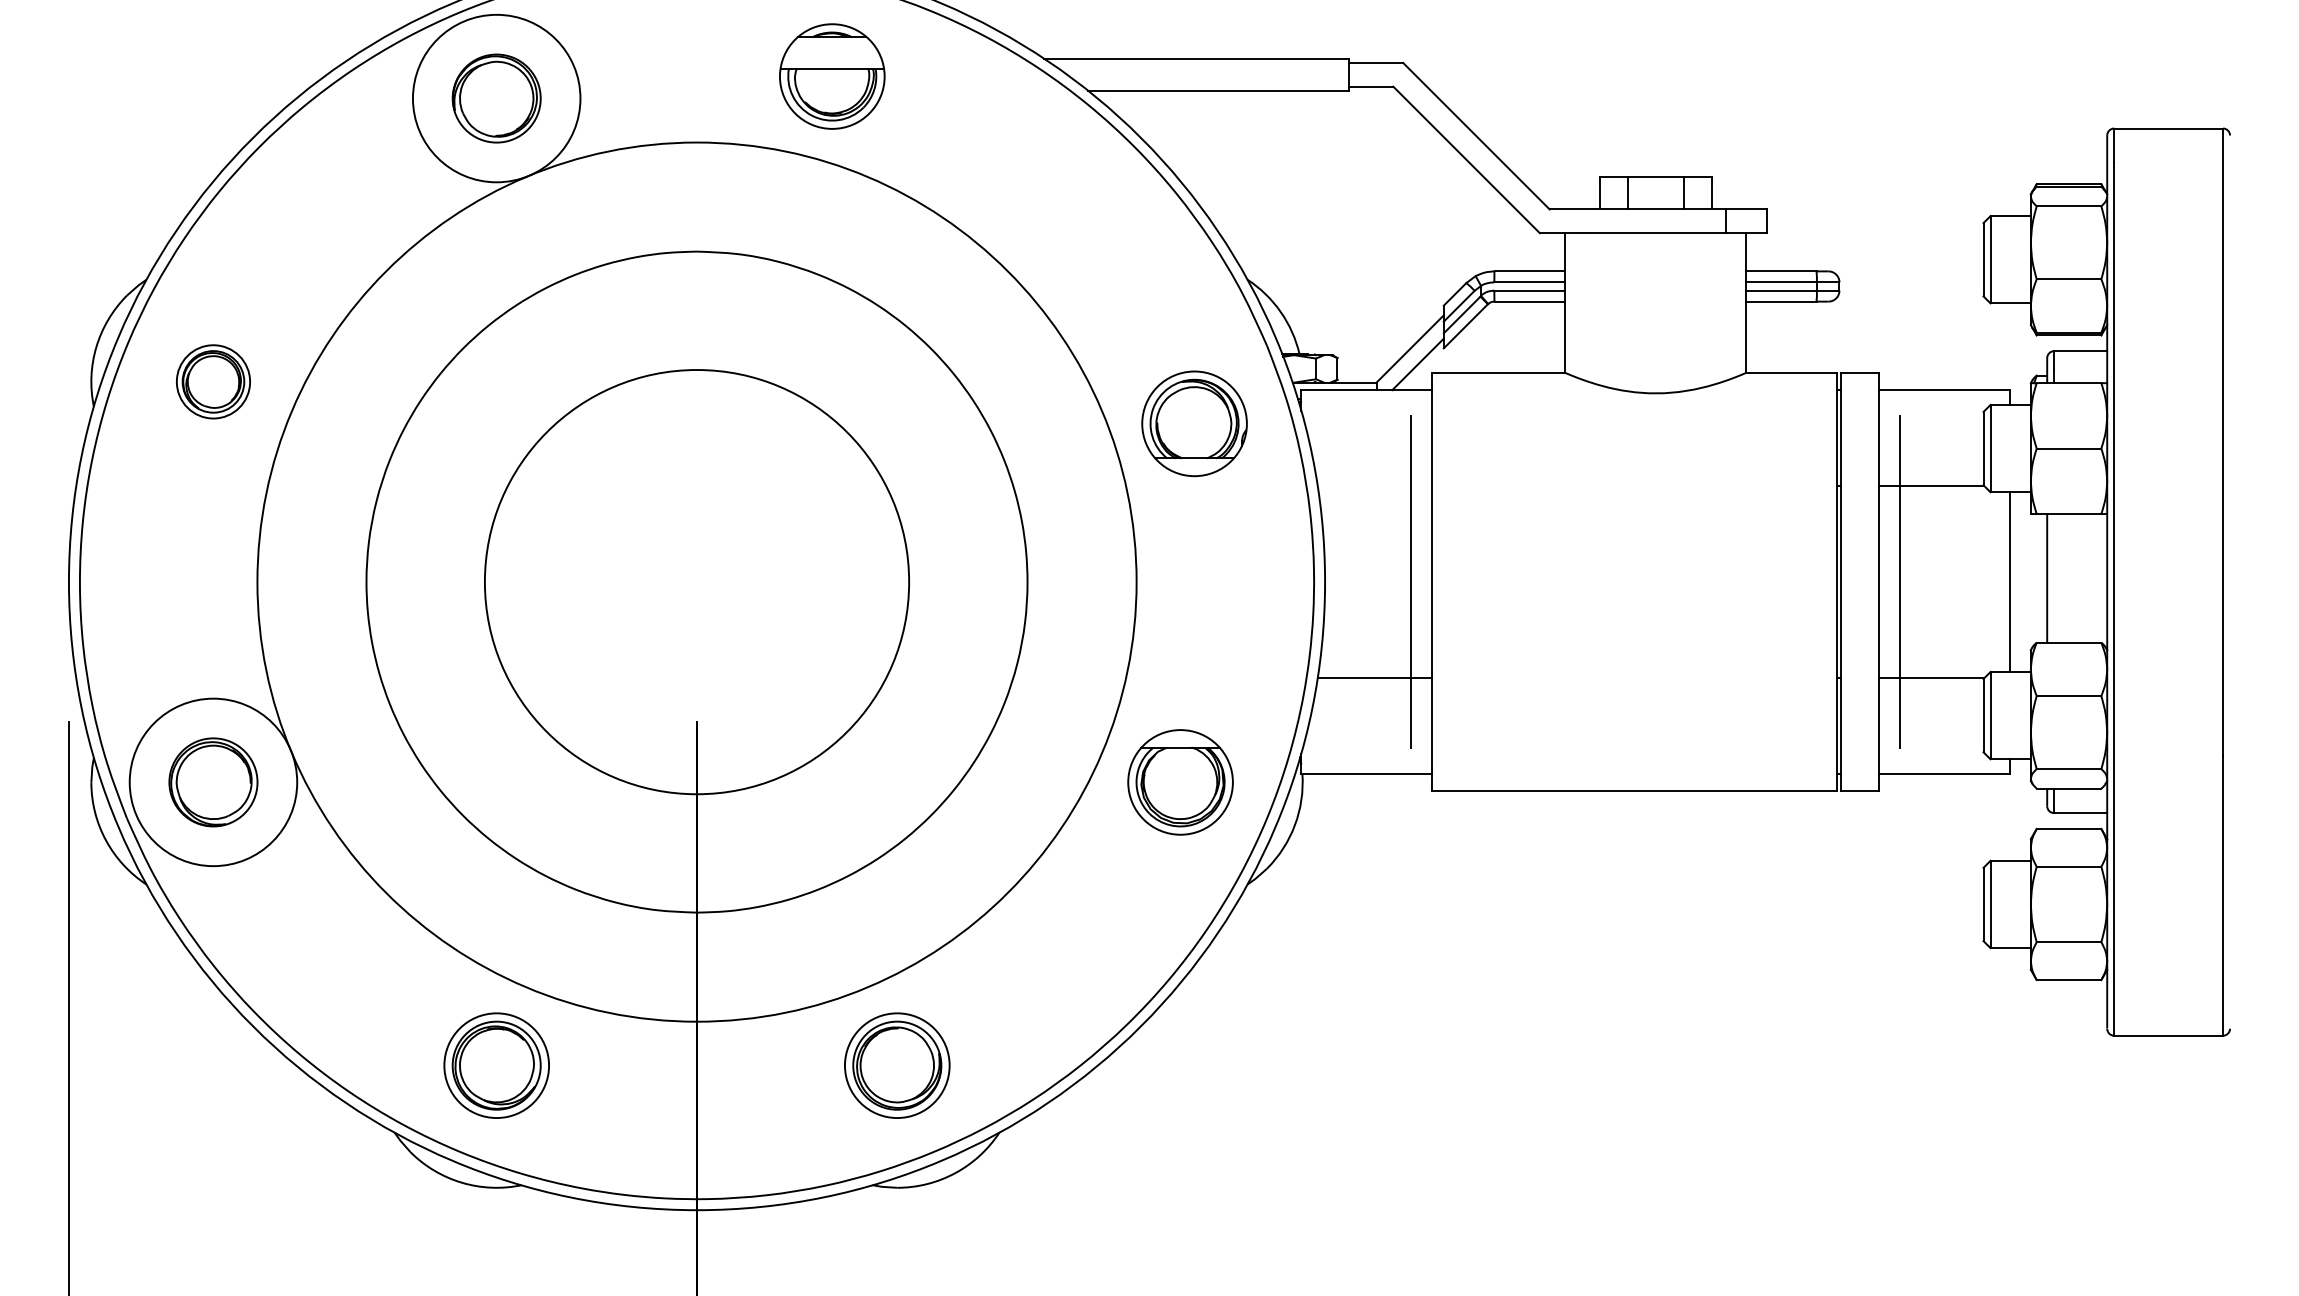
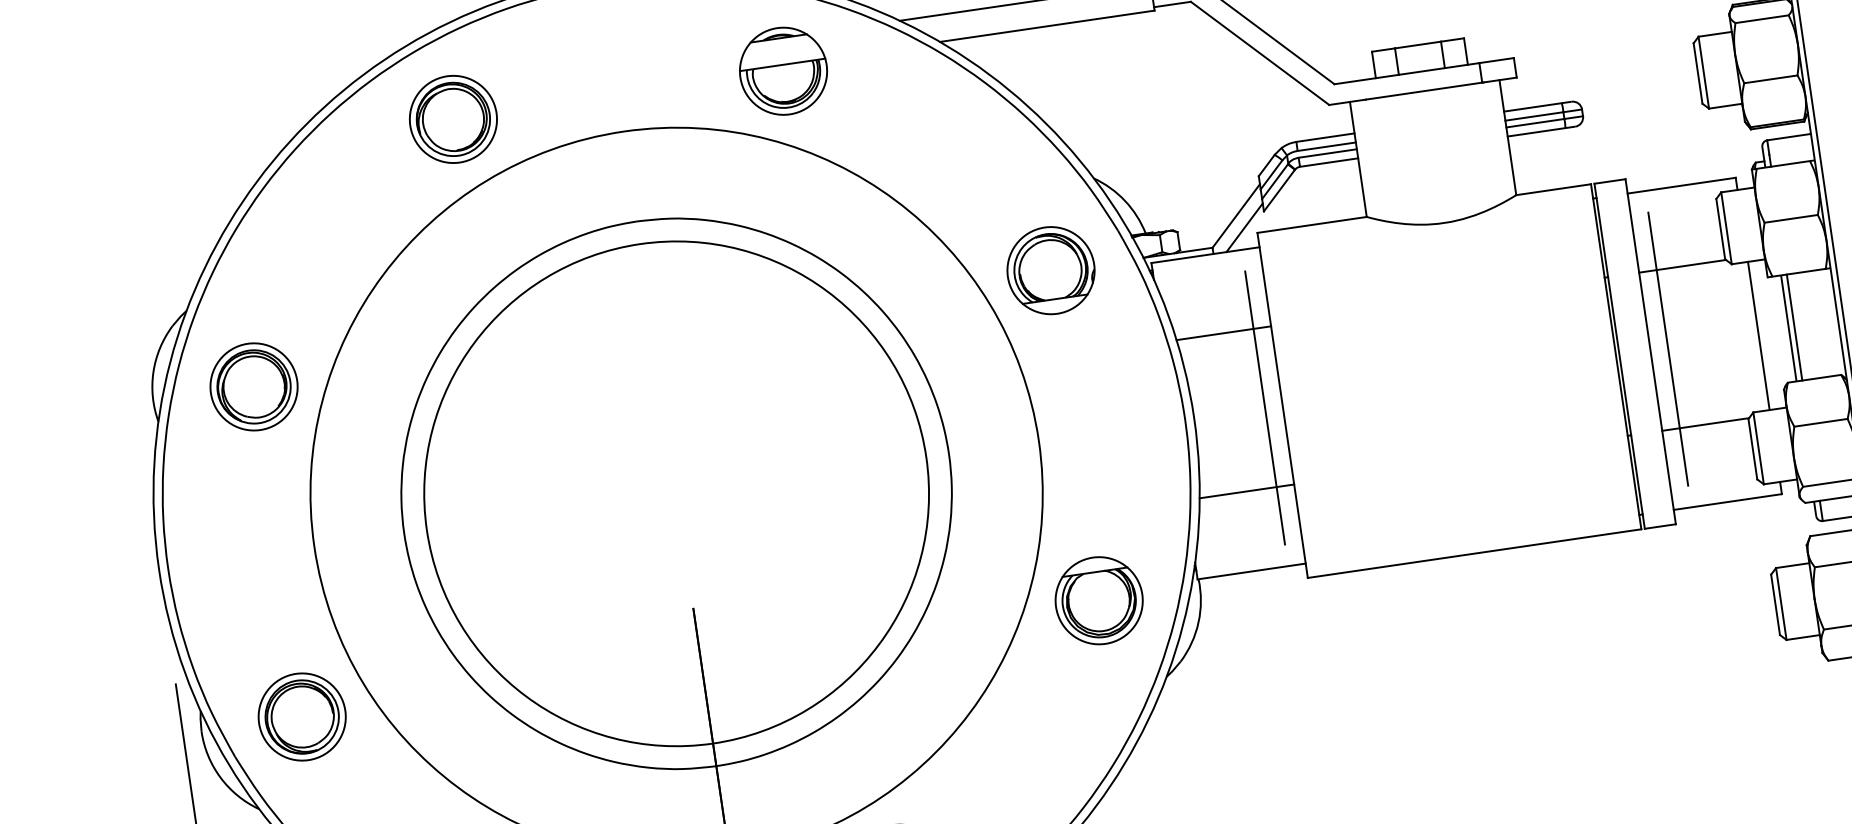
part: (832, 76) -> (783, 71), moved
circle: (496, 98) -> (453, 119), size x0.62
part: (213, 381) -> (254, 386), size x1.43
part: (1194, 423) -> (1050, 270), moved
line: (1374, 486) -> (1223, 333), added
line: (2054, 578) -> (1794, 327), added
circle: (696, 582) -> (676, 494), size x1.43
circle: (213, 782) -> (302, 717), size x0.62

